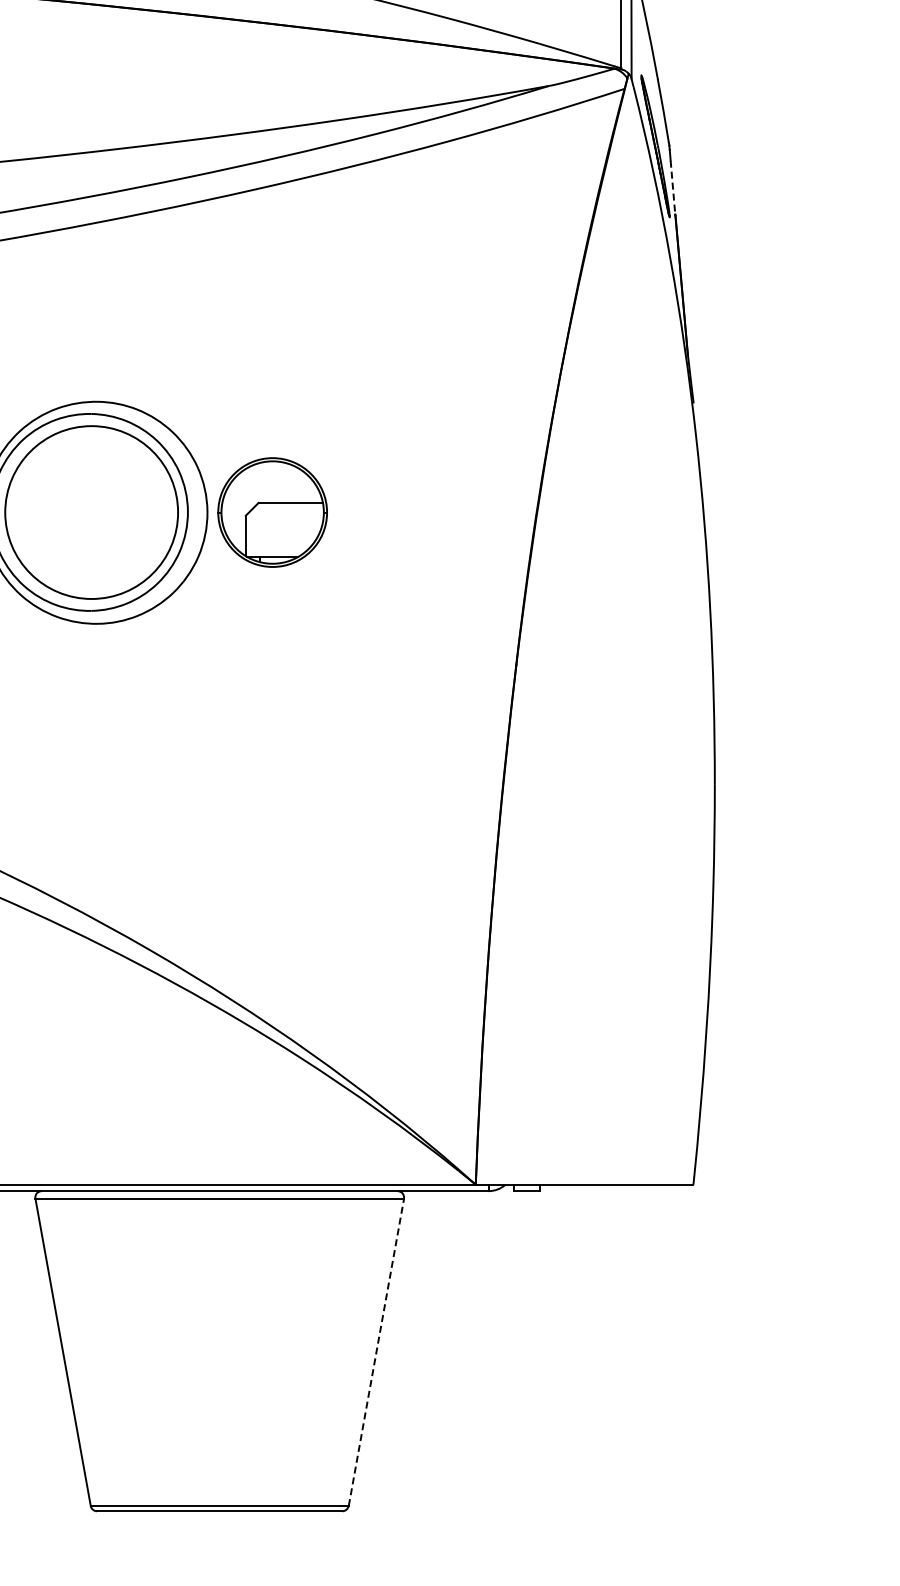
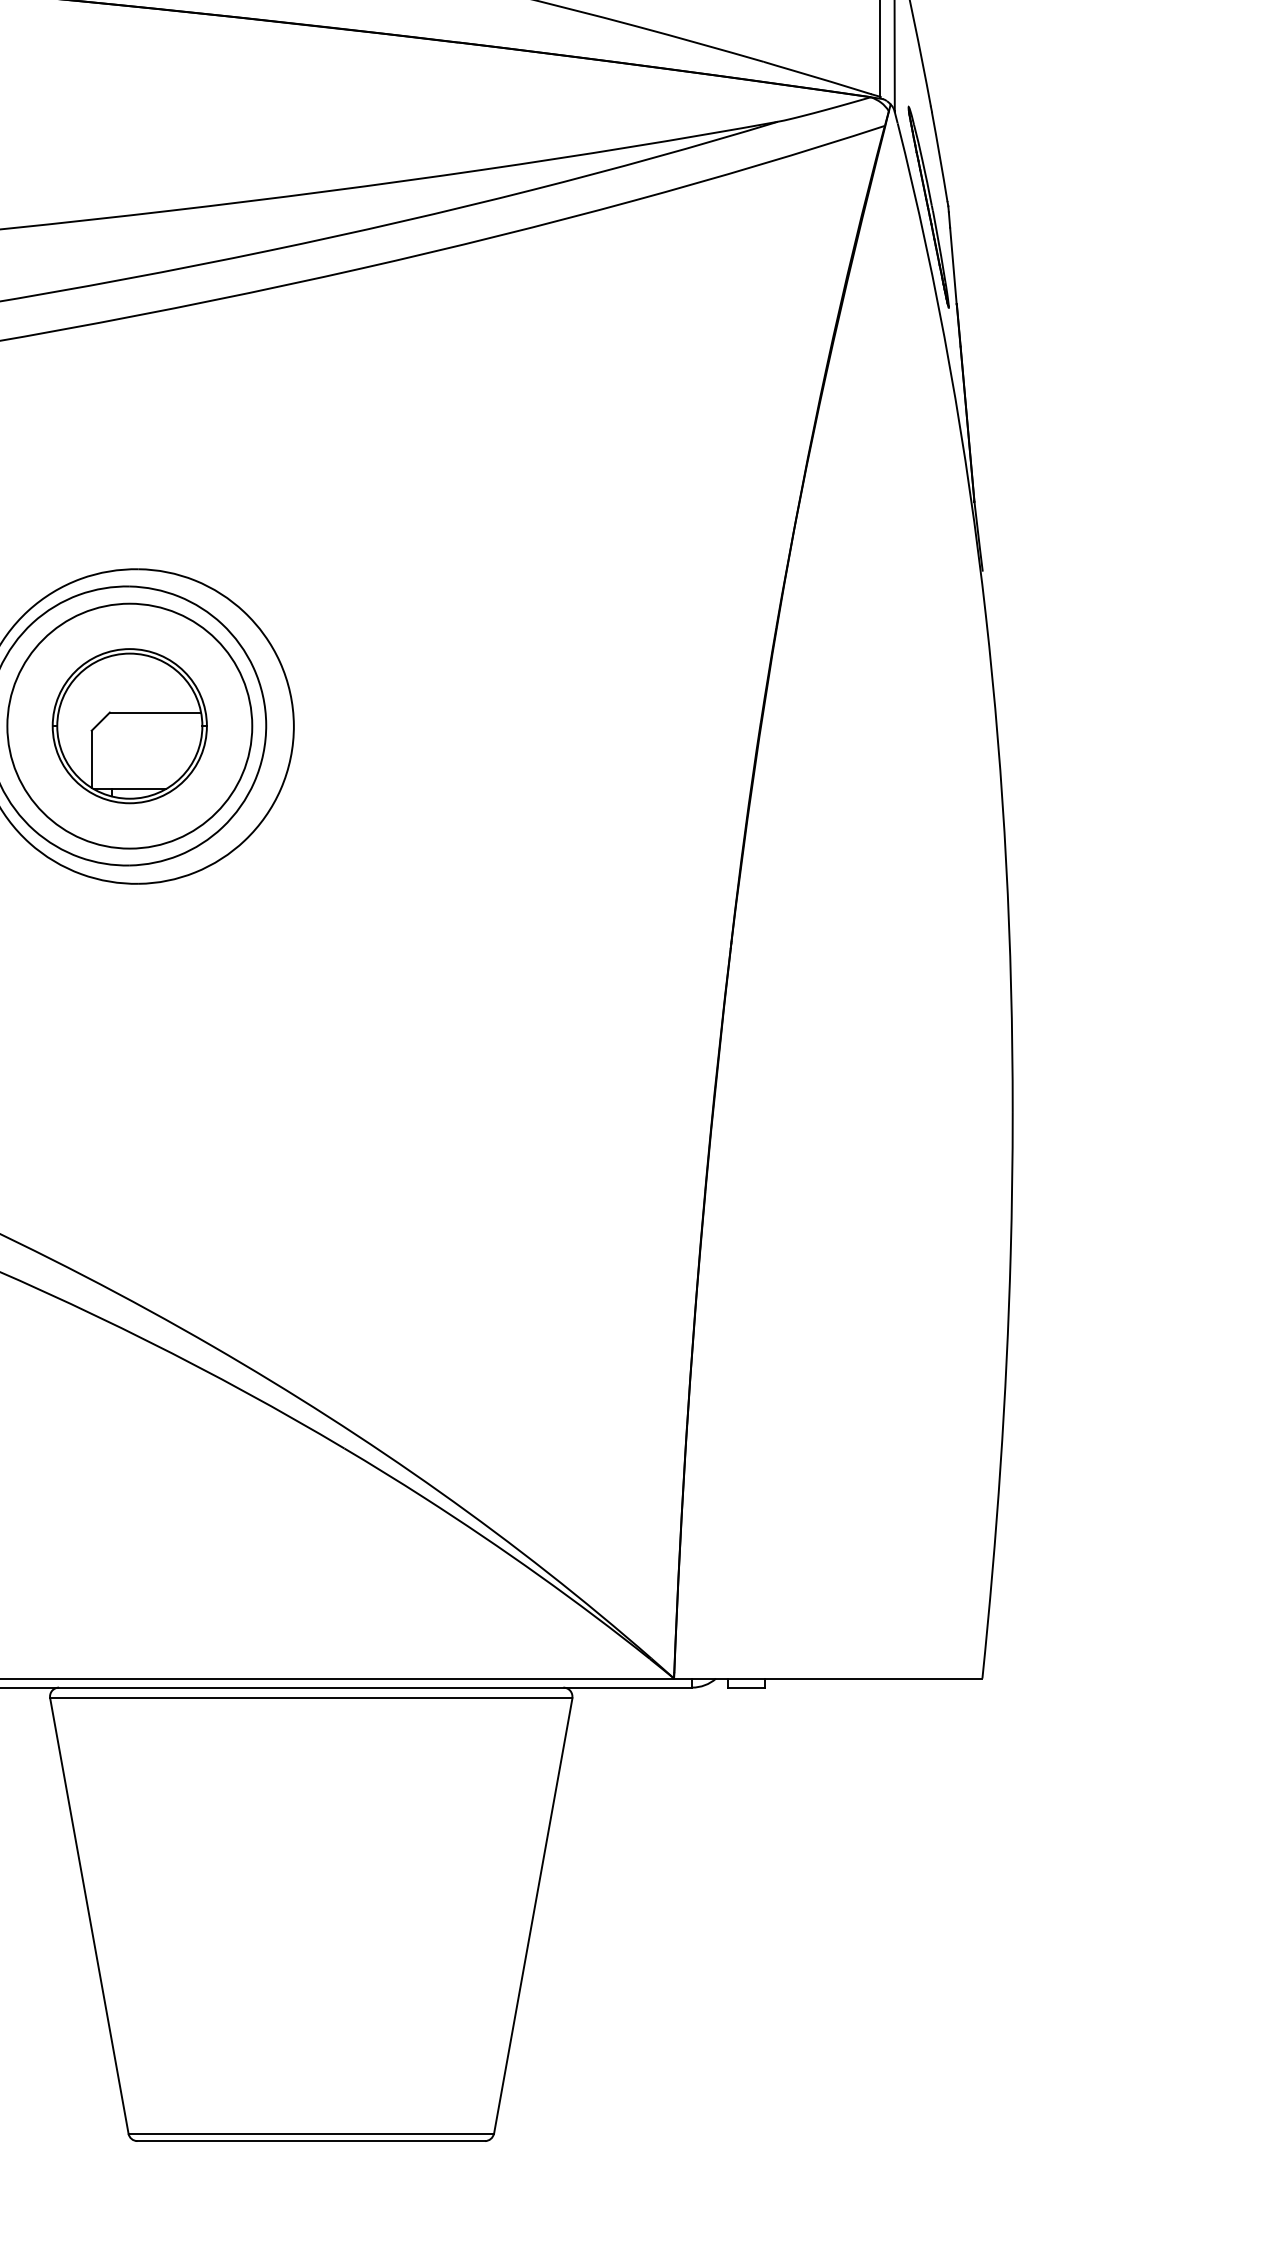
line: (673, 188) -> (954, 267), dashed -> solid
part: (272, 512) -> (129, 726), moved
line: (376, 1351) -> (533, 1914), dashed -> solid

